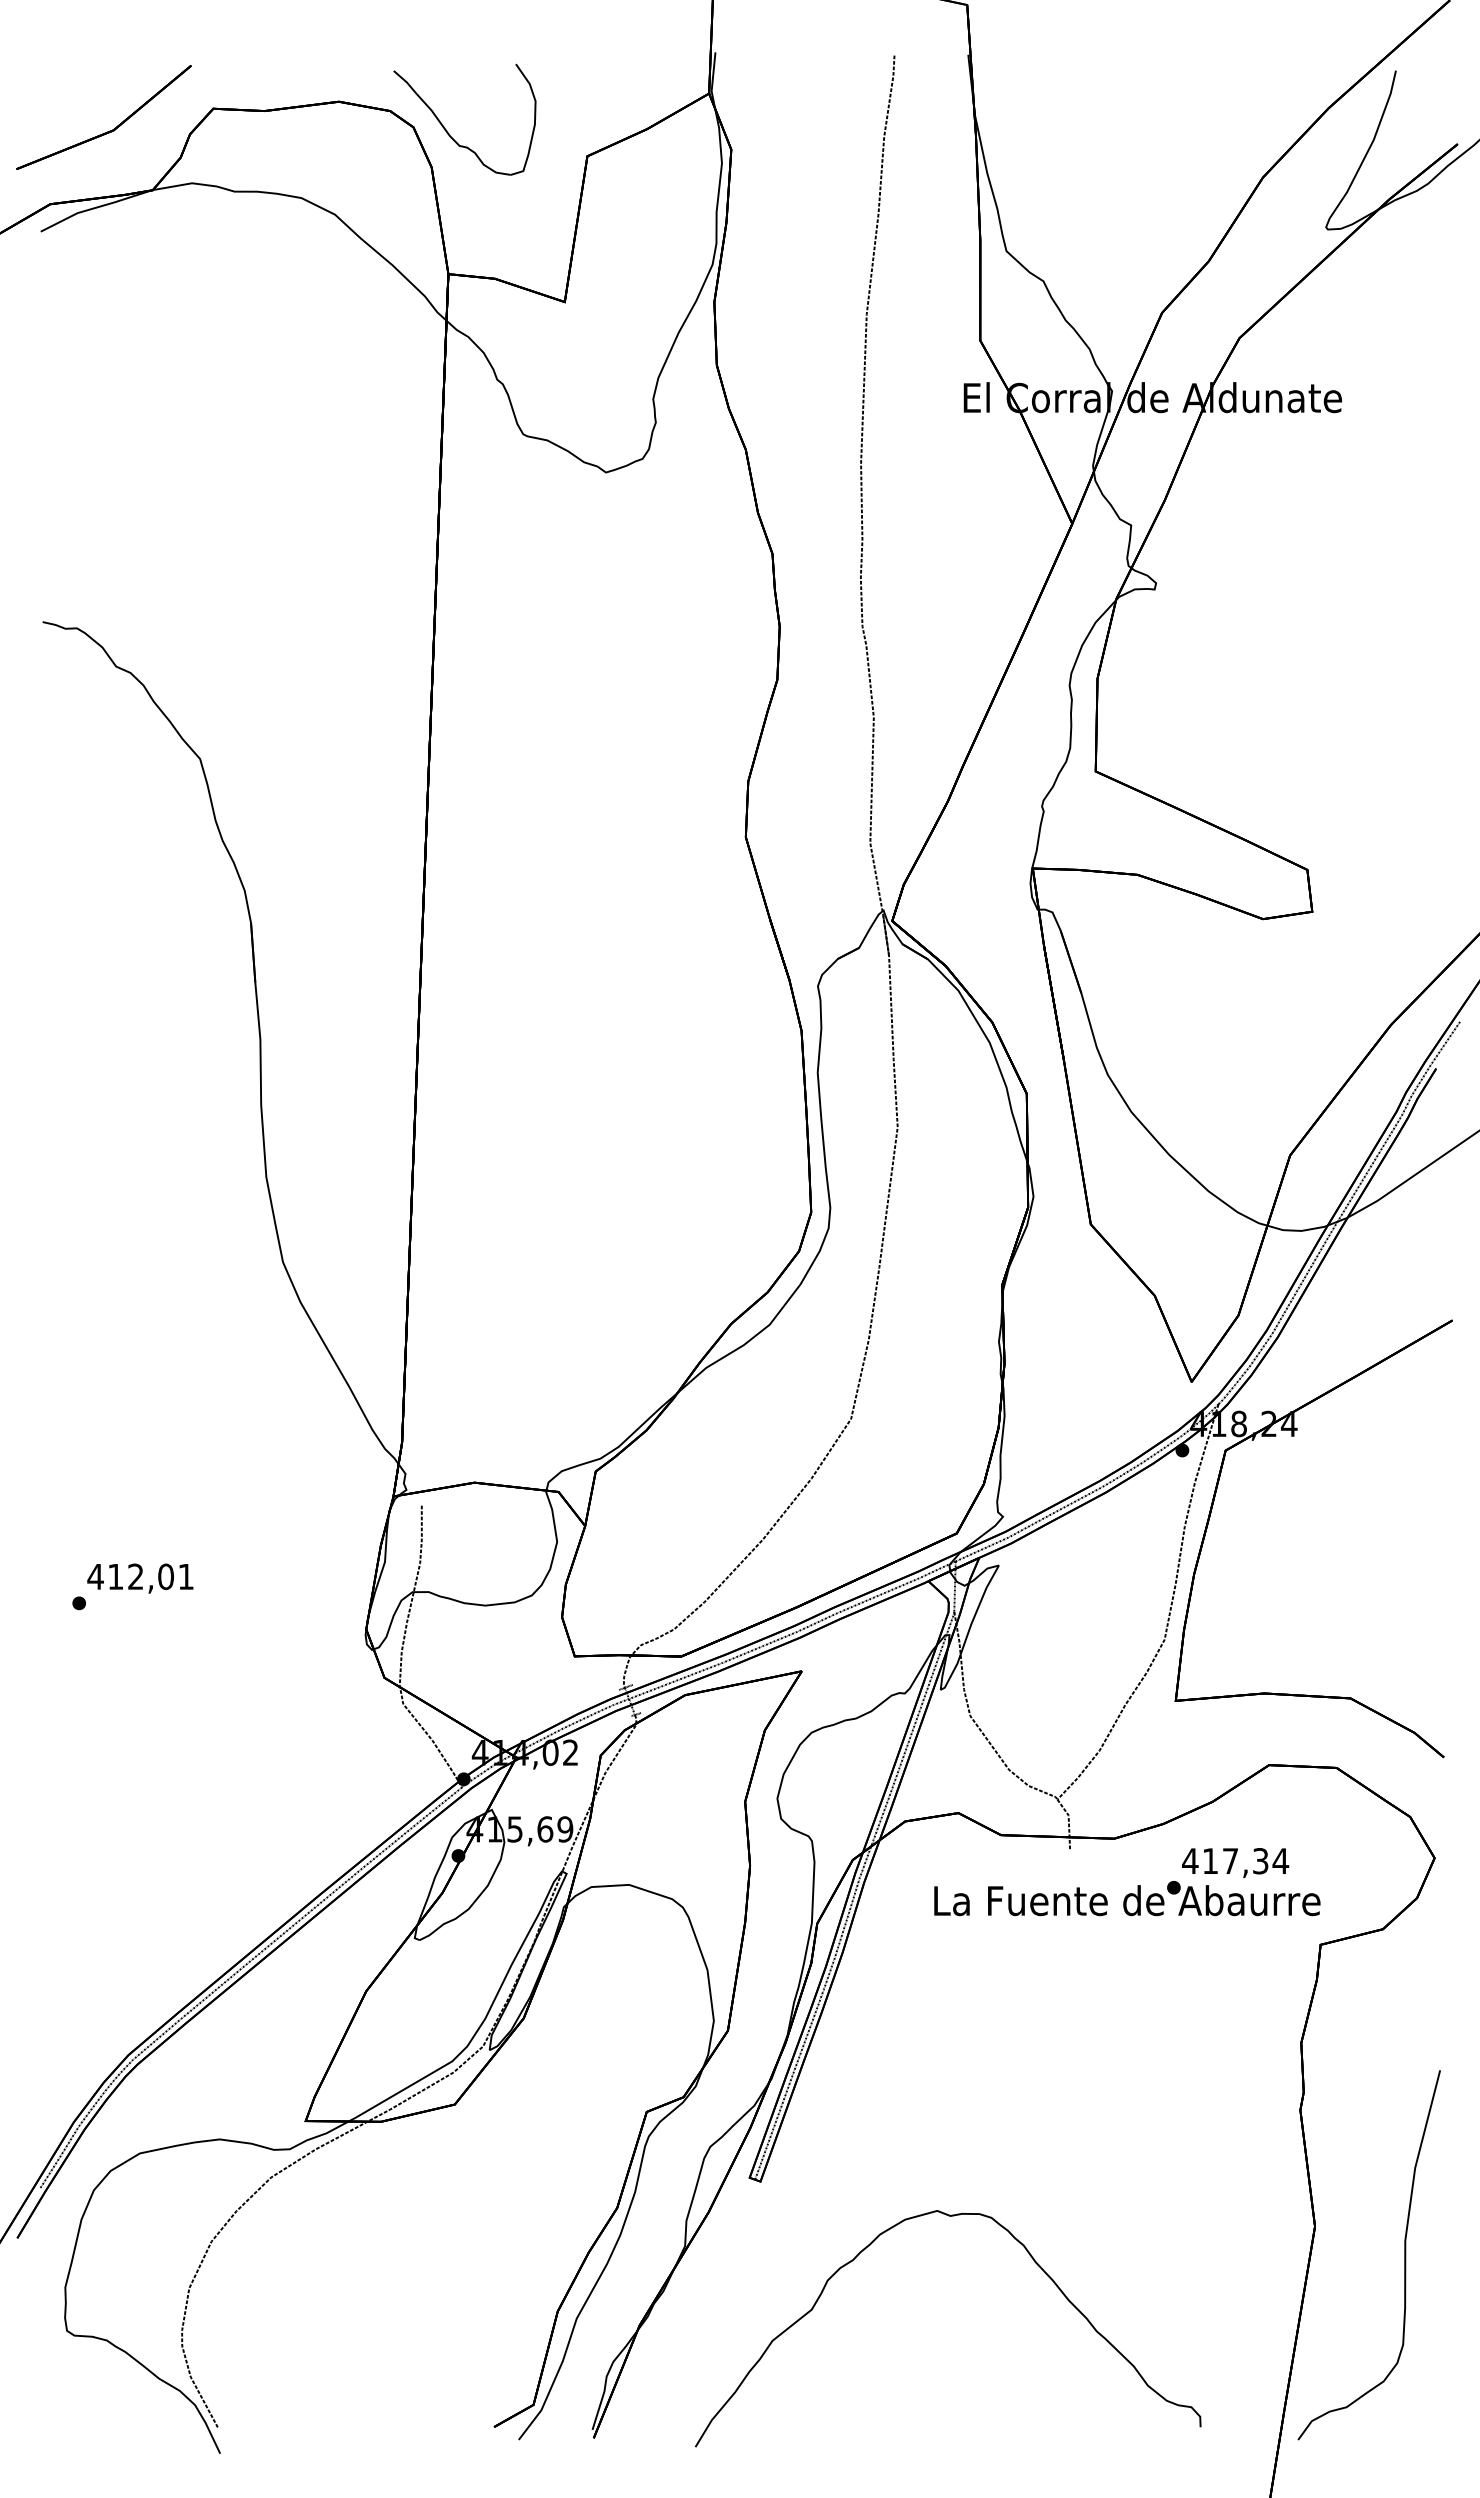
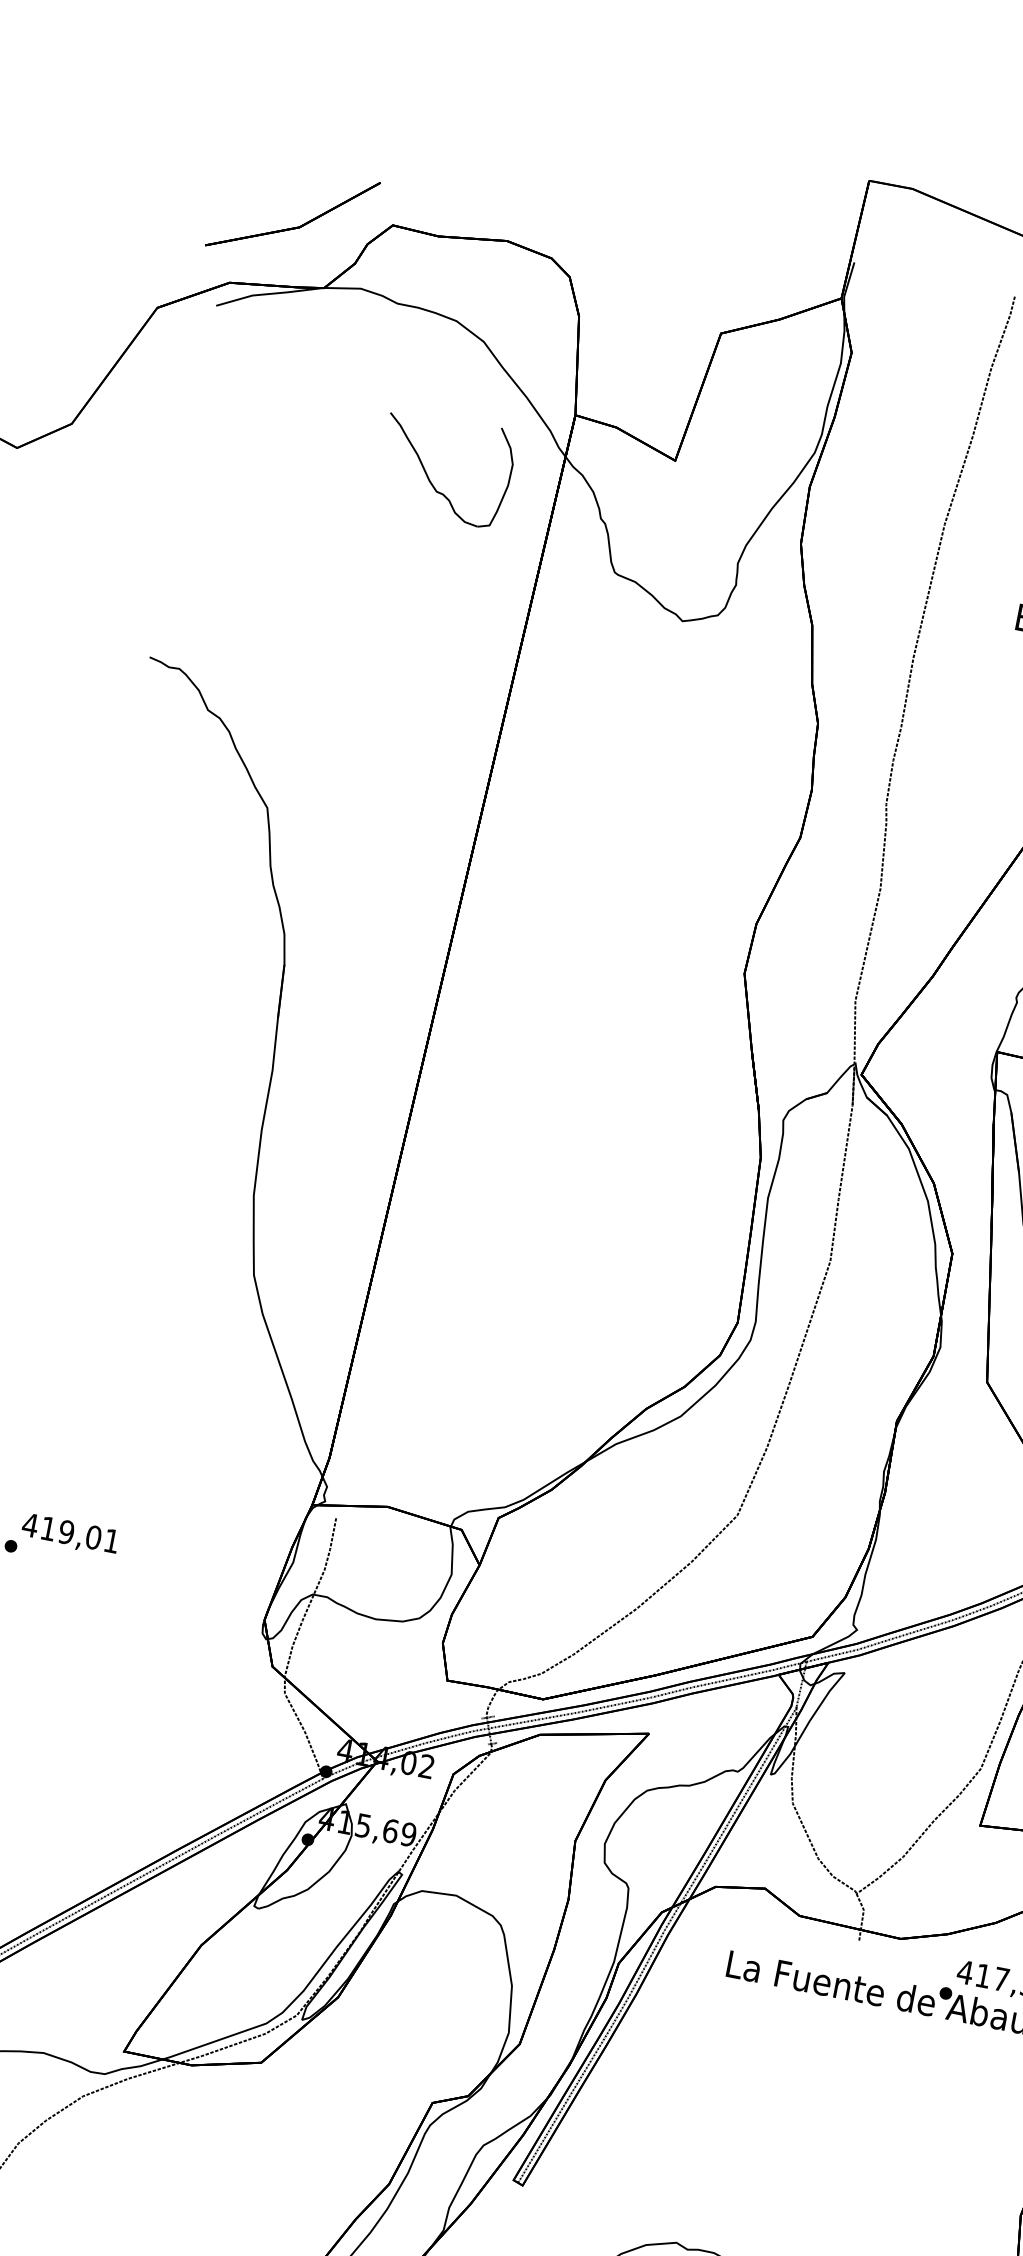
part: (447, 130) -> (428, 475), moved
text: (135, 1576) -> (66, 1531), 412,01 -> 419,01

